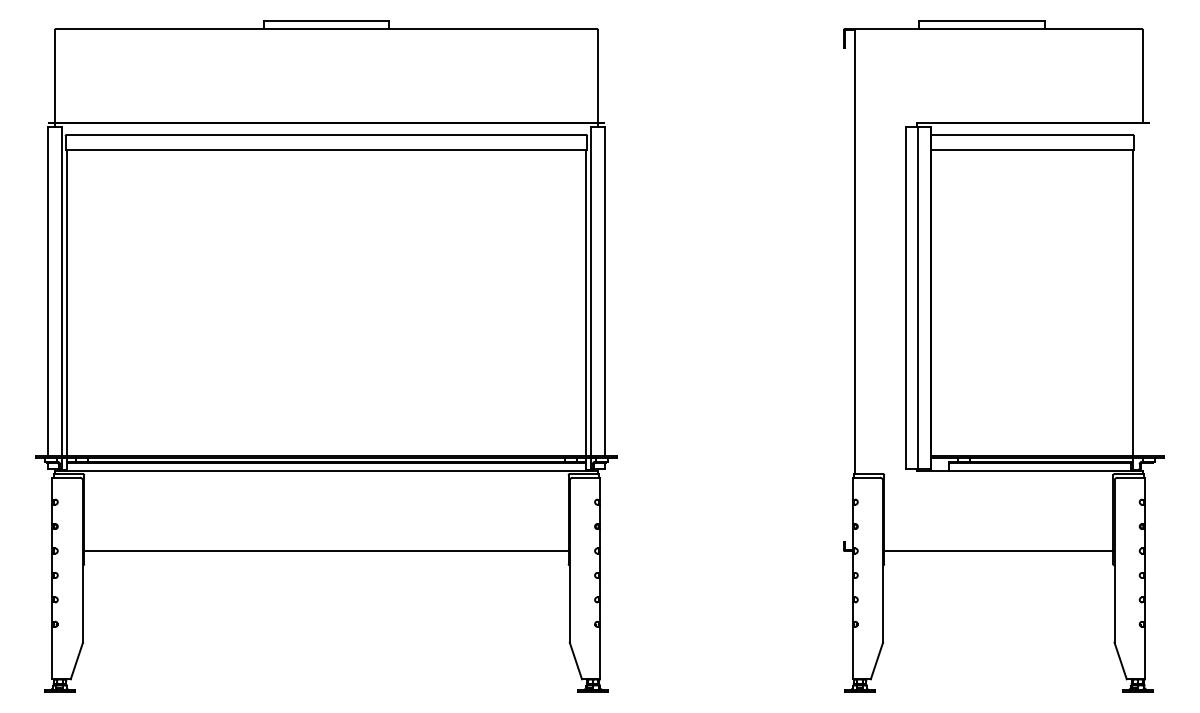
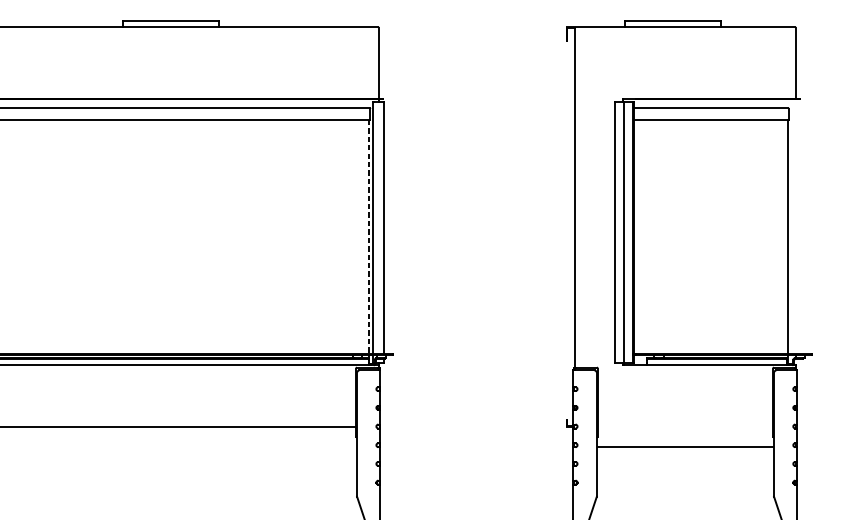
line: (585, 303) -> (369, 237), solid -> dashed
line: (998, 551) -> (685, 447), moved

